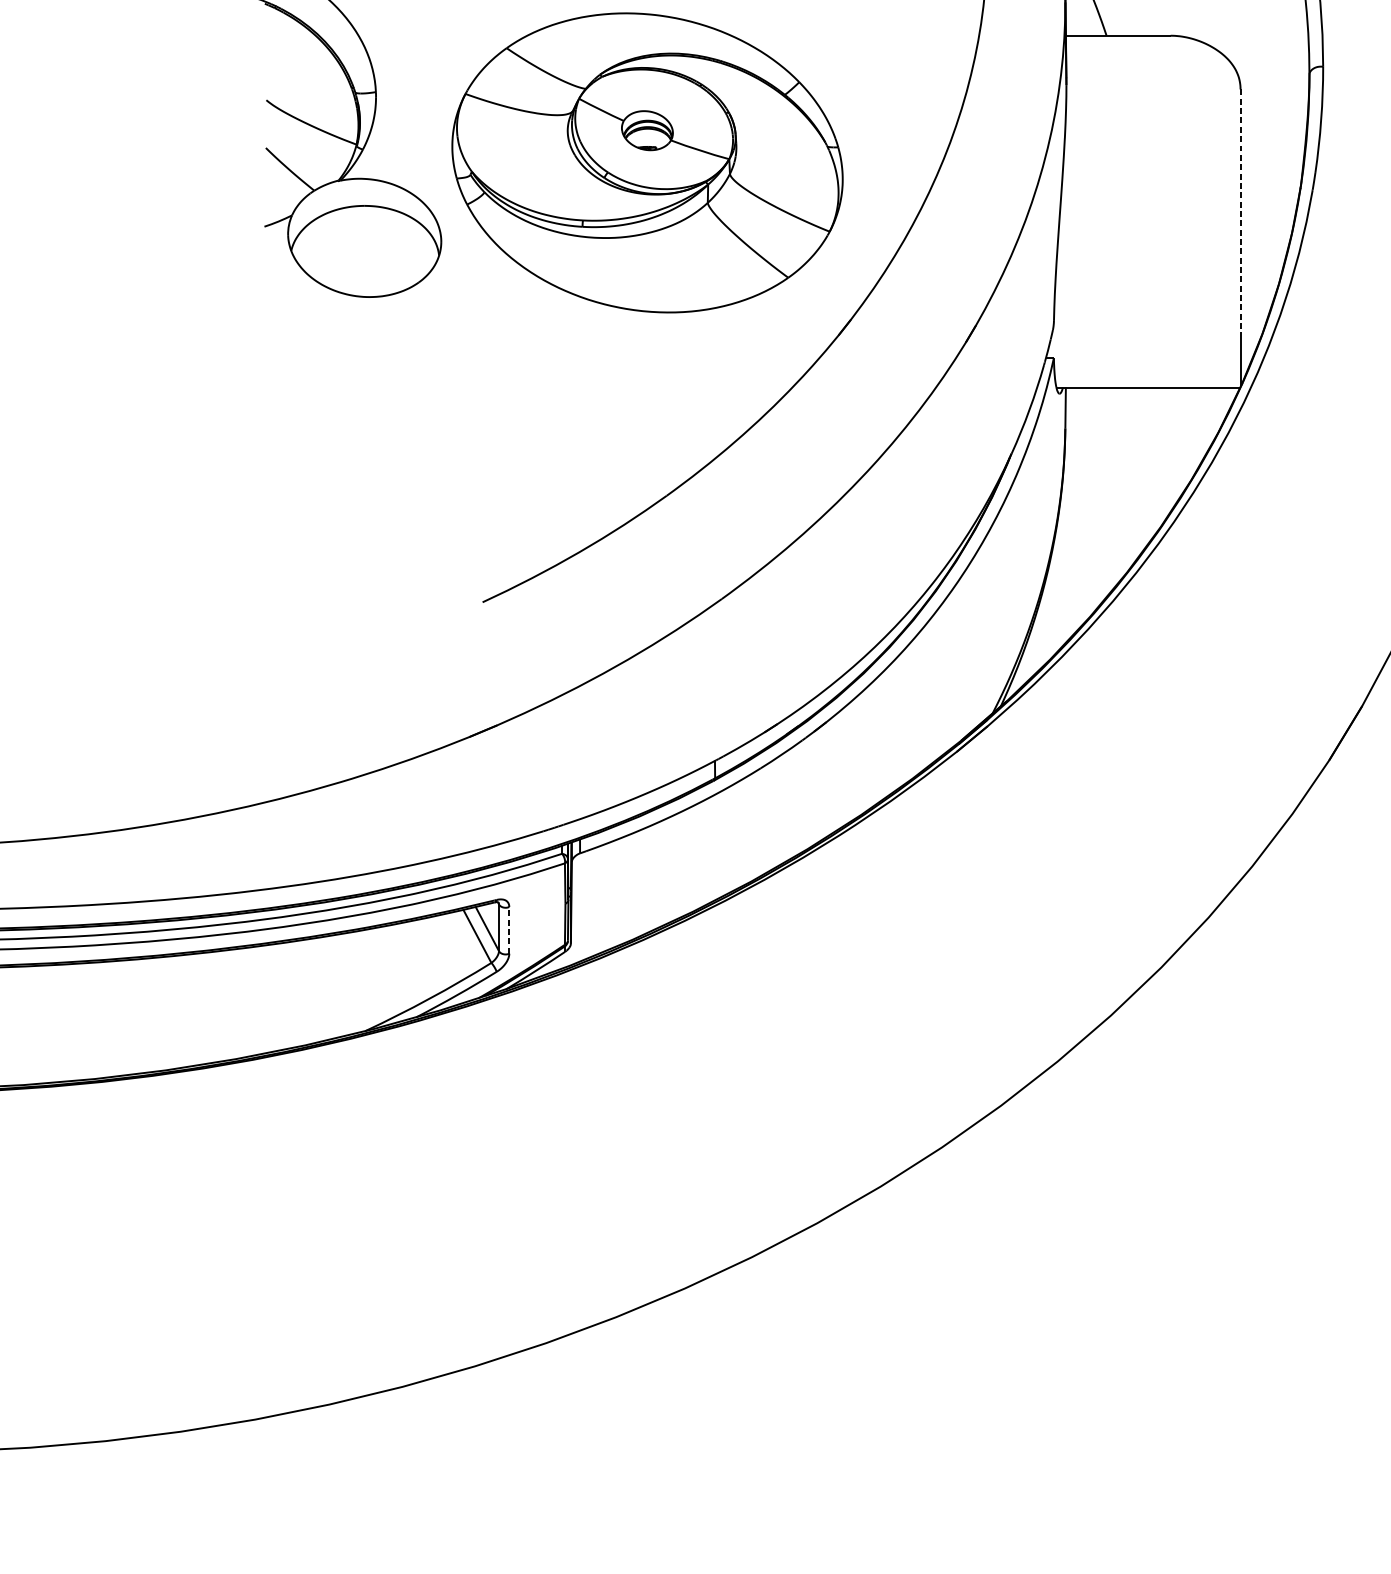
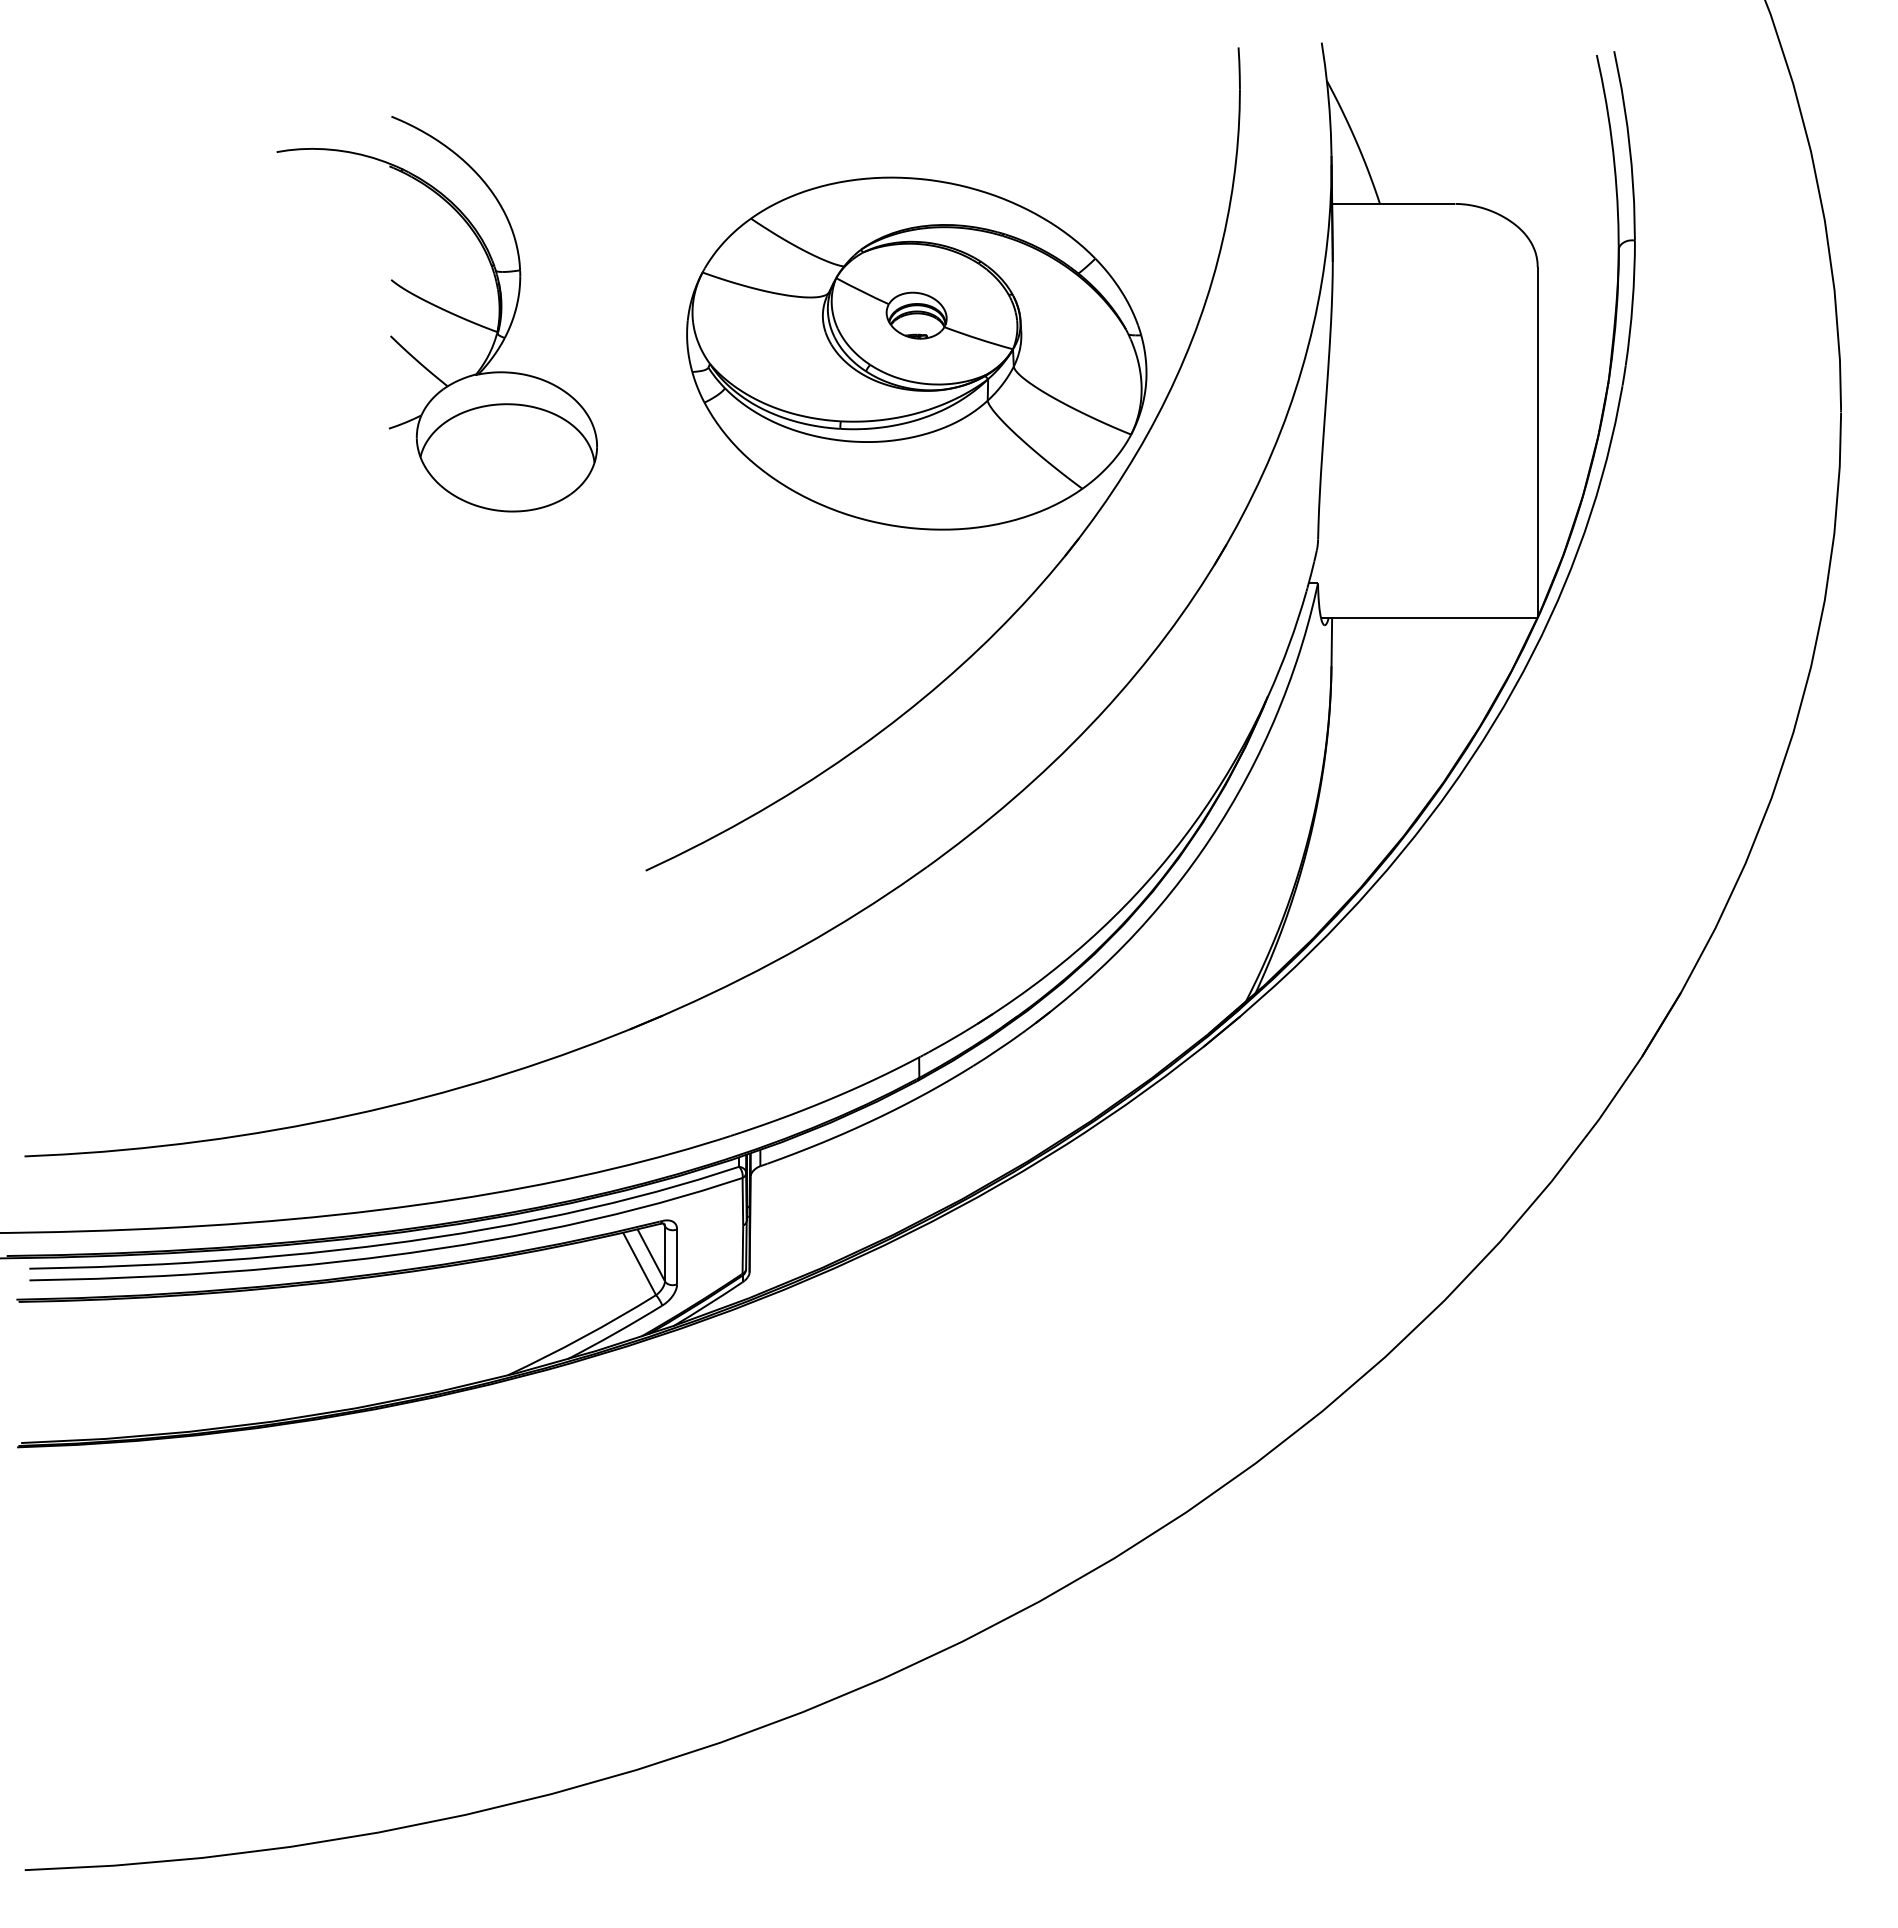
part: (647, 162) -> (916, 353), moved
line: (1240, 214) -> (1537, 414), dashed -> solid
line: (509, 930) -> (677, 1256), dashed -> solid

